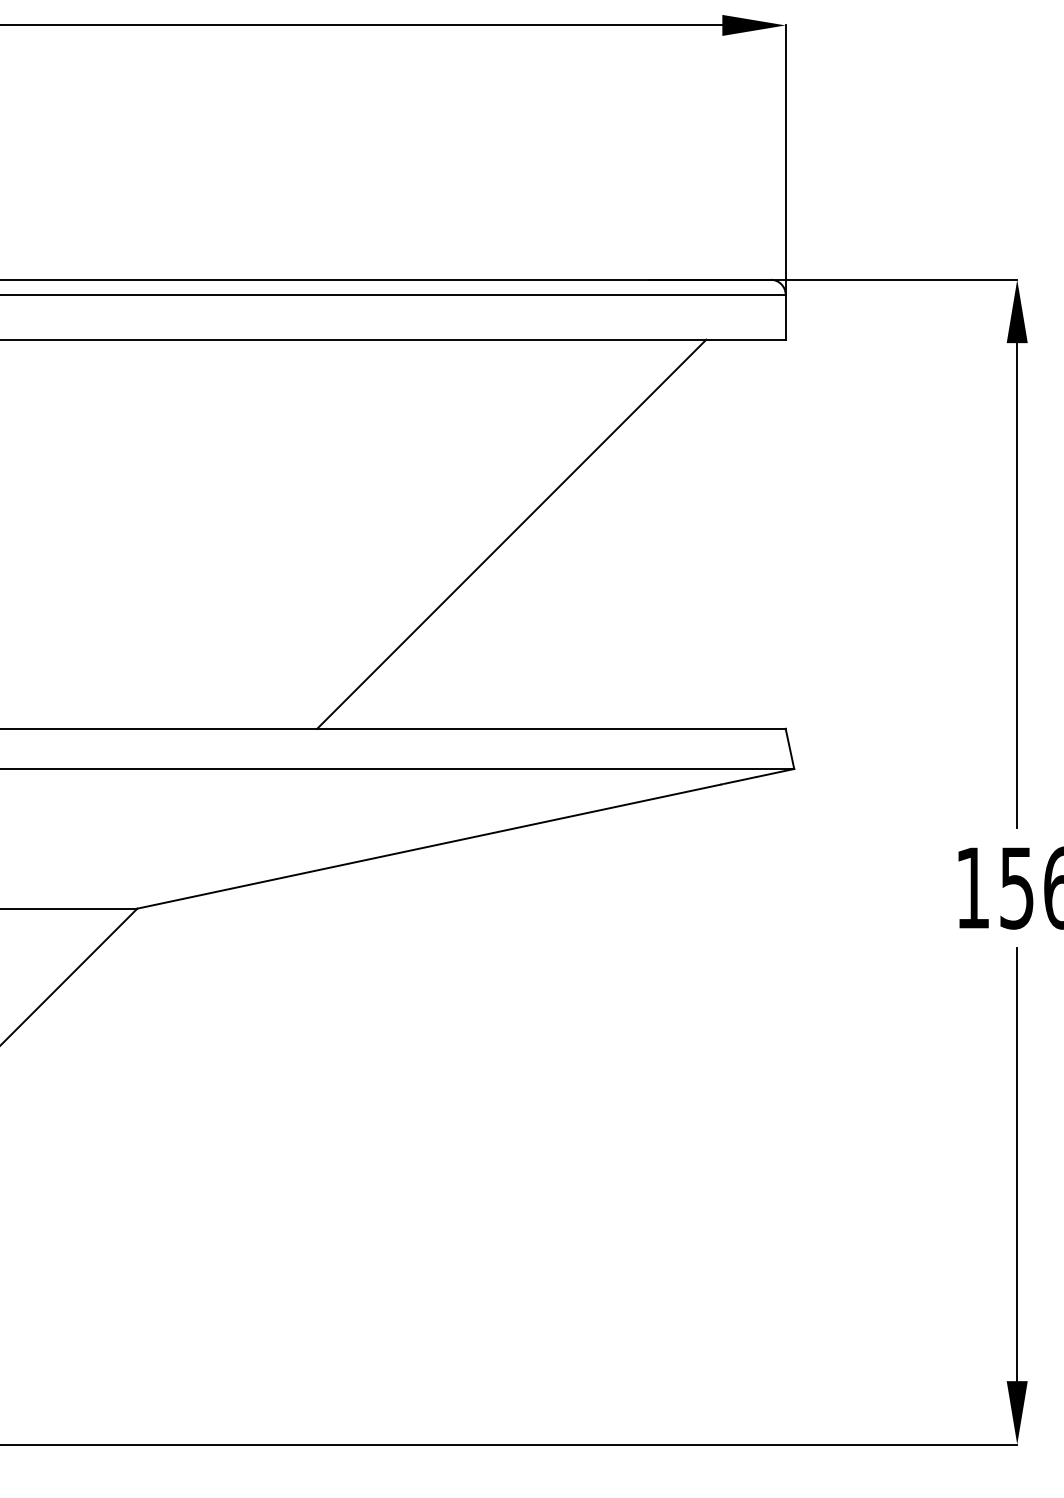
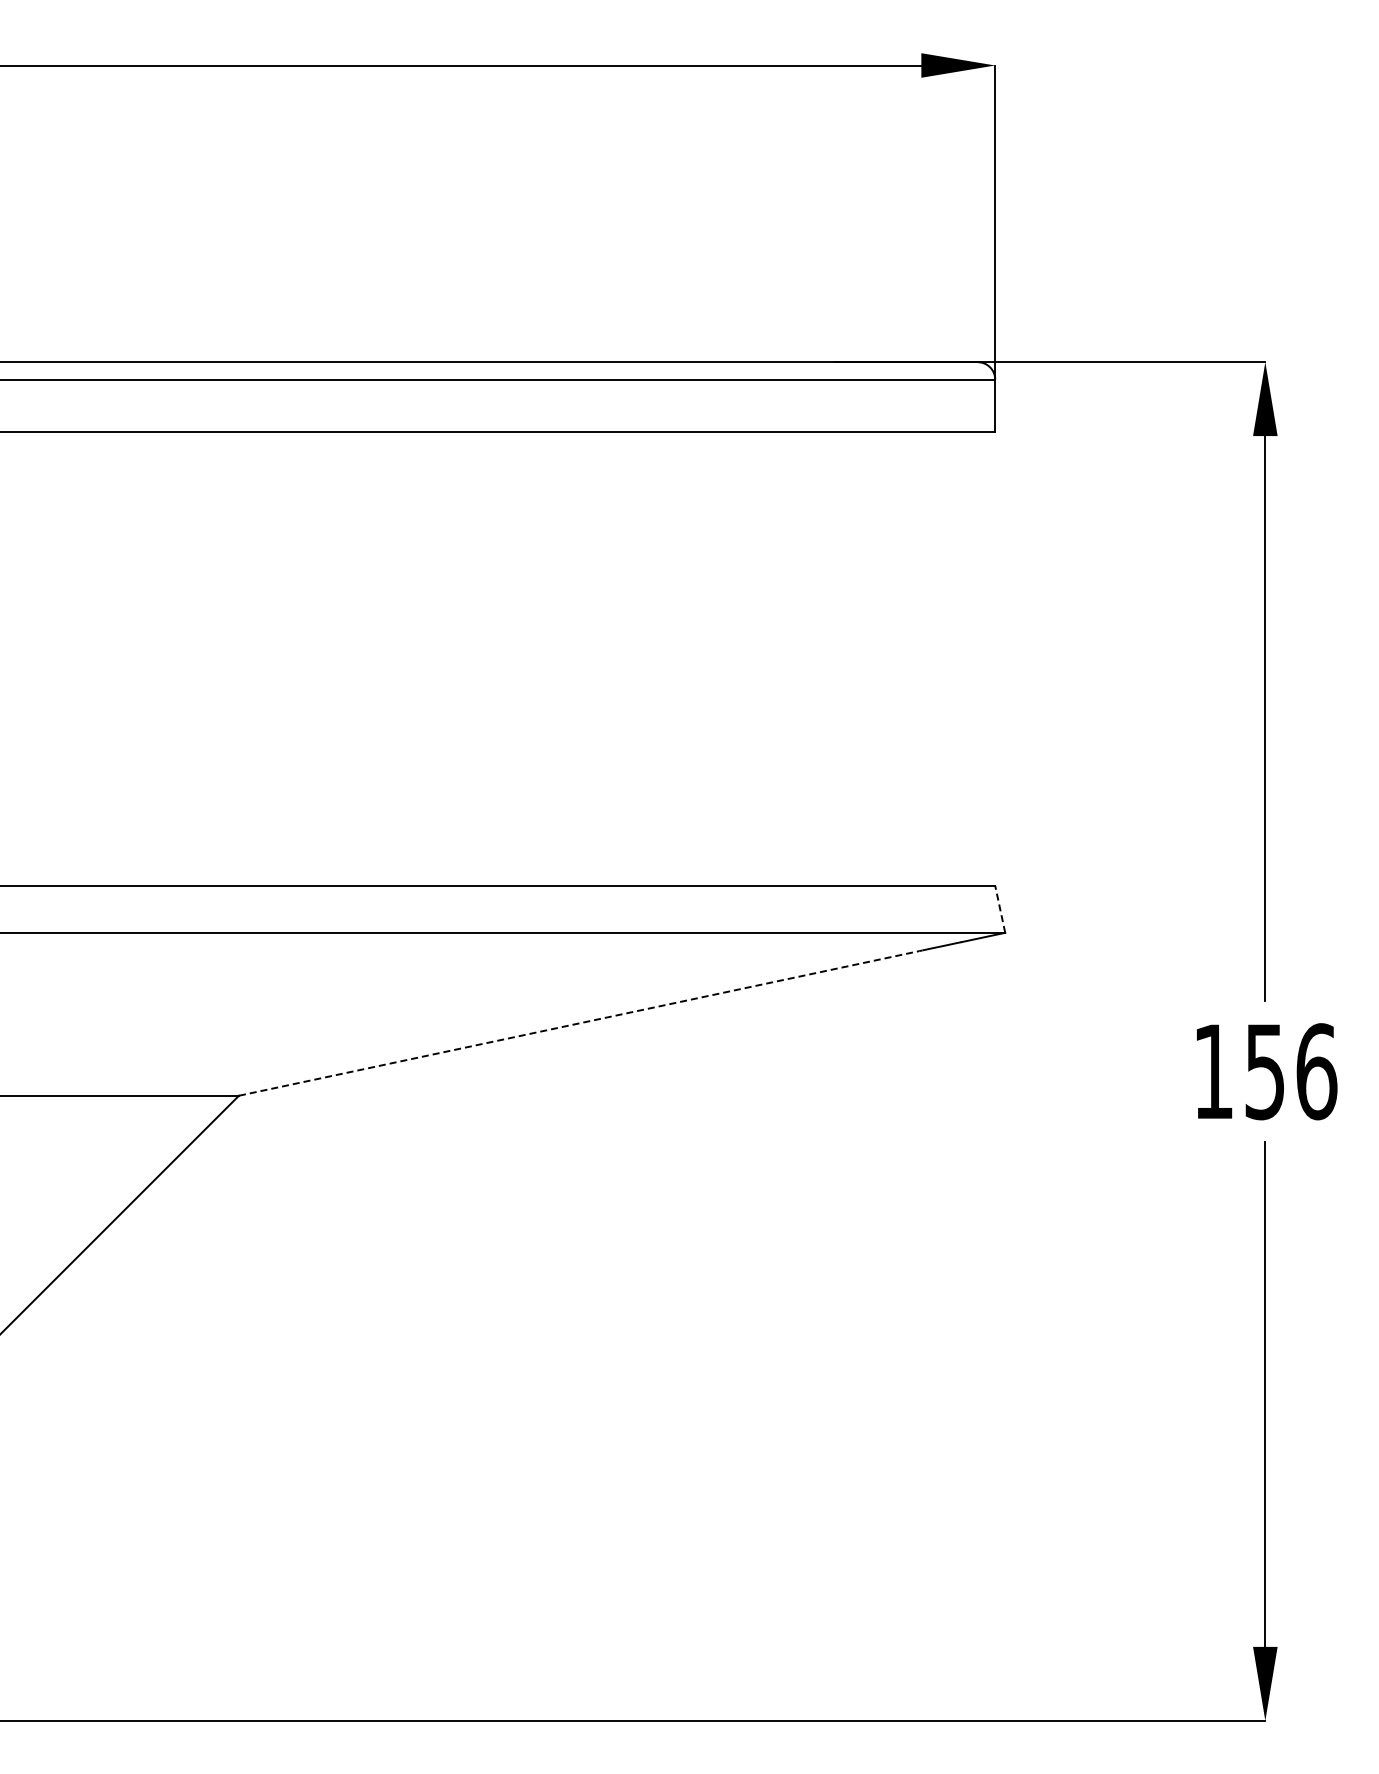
line: (511, 533) -> (675, 658), removed
line: (790, 748) -> (1000, 909), solid -> dashed
line: (429, 846) -> (579, 1023), solid -> dashed

